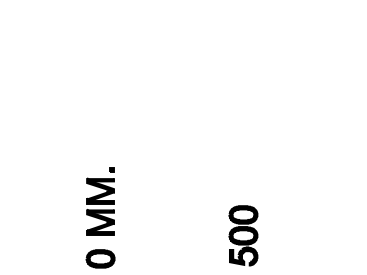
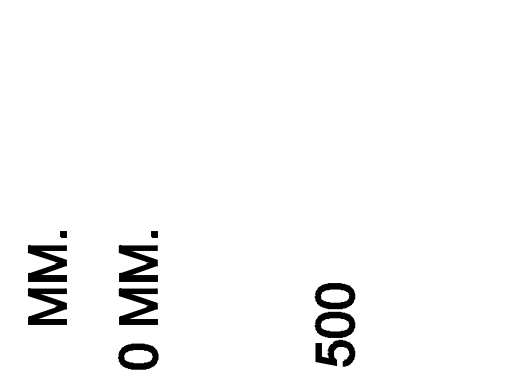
part: (34, 201) -> (47, 277), added

